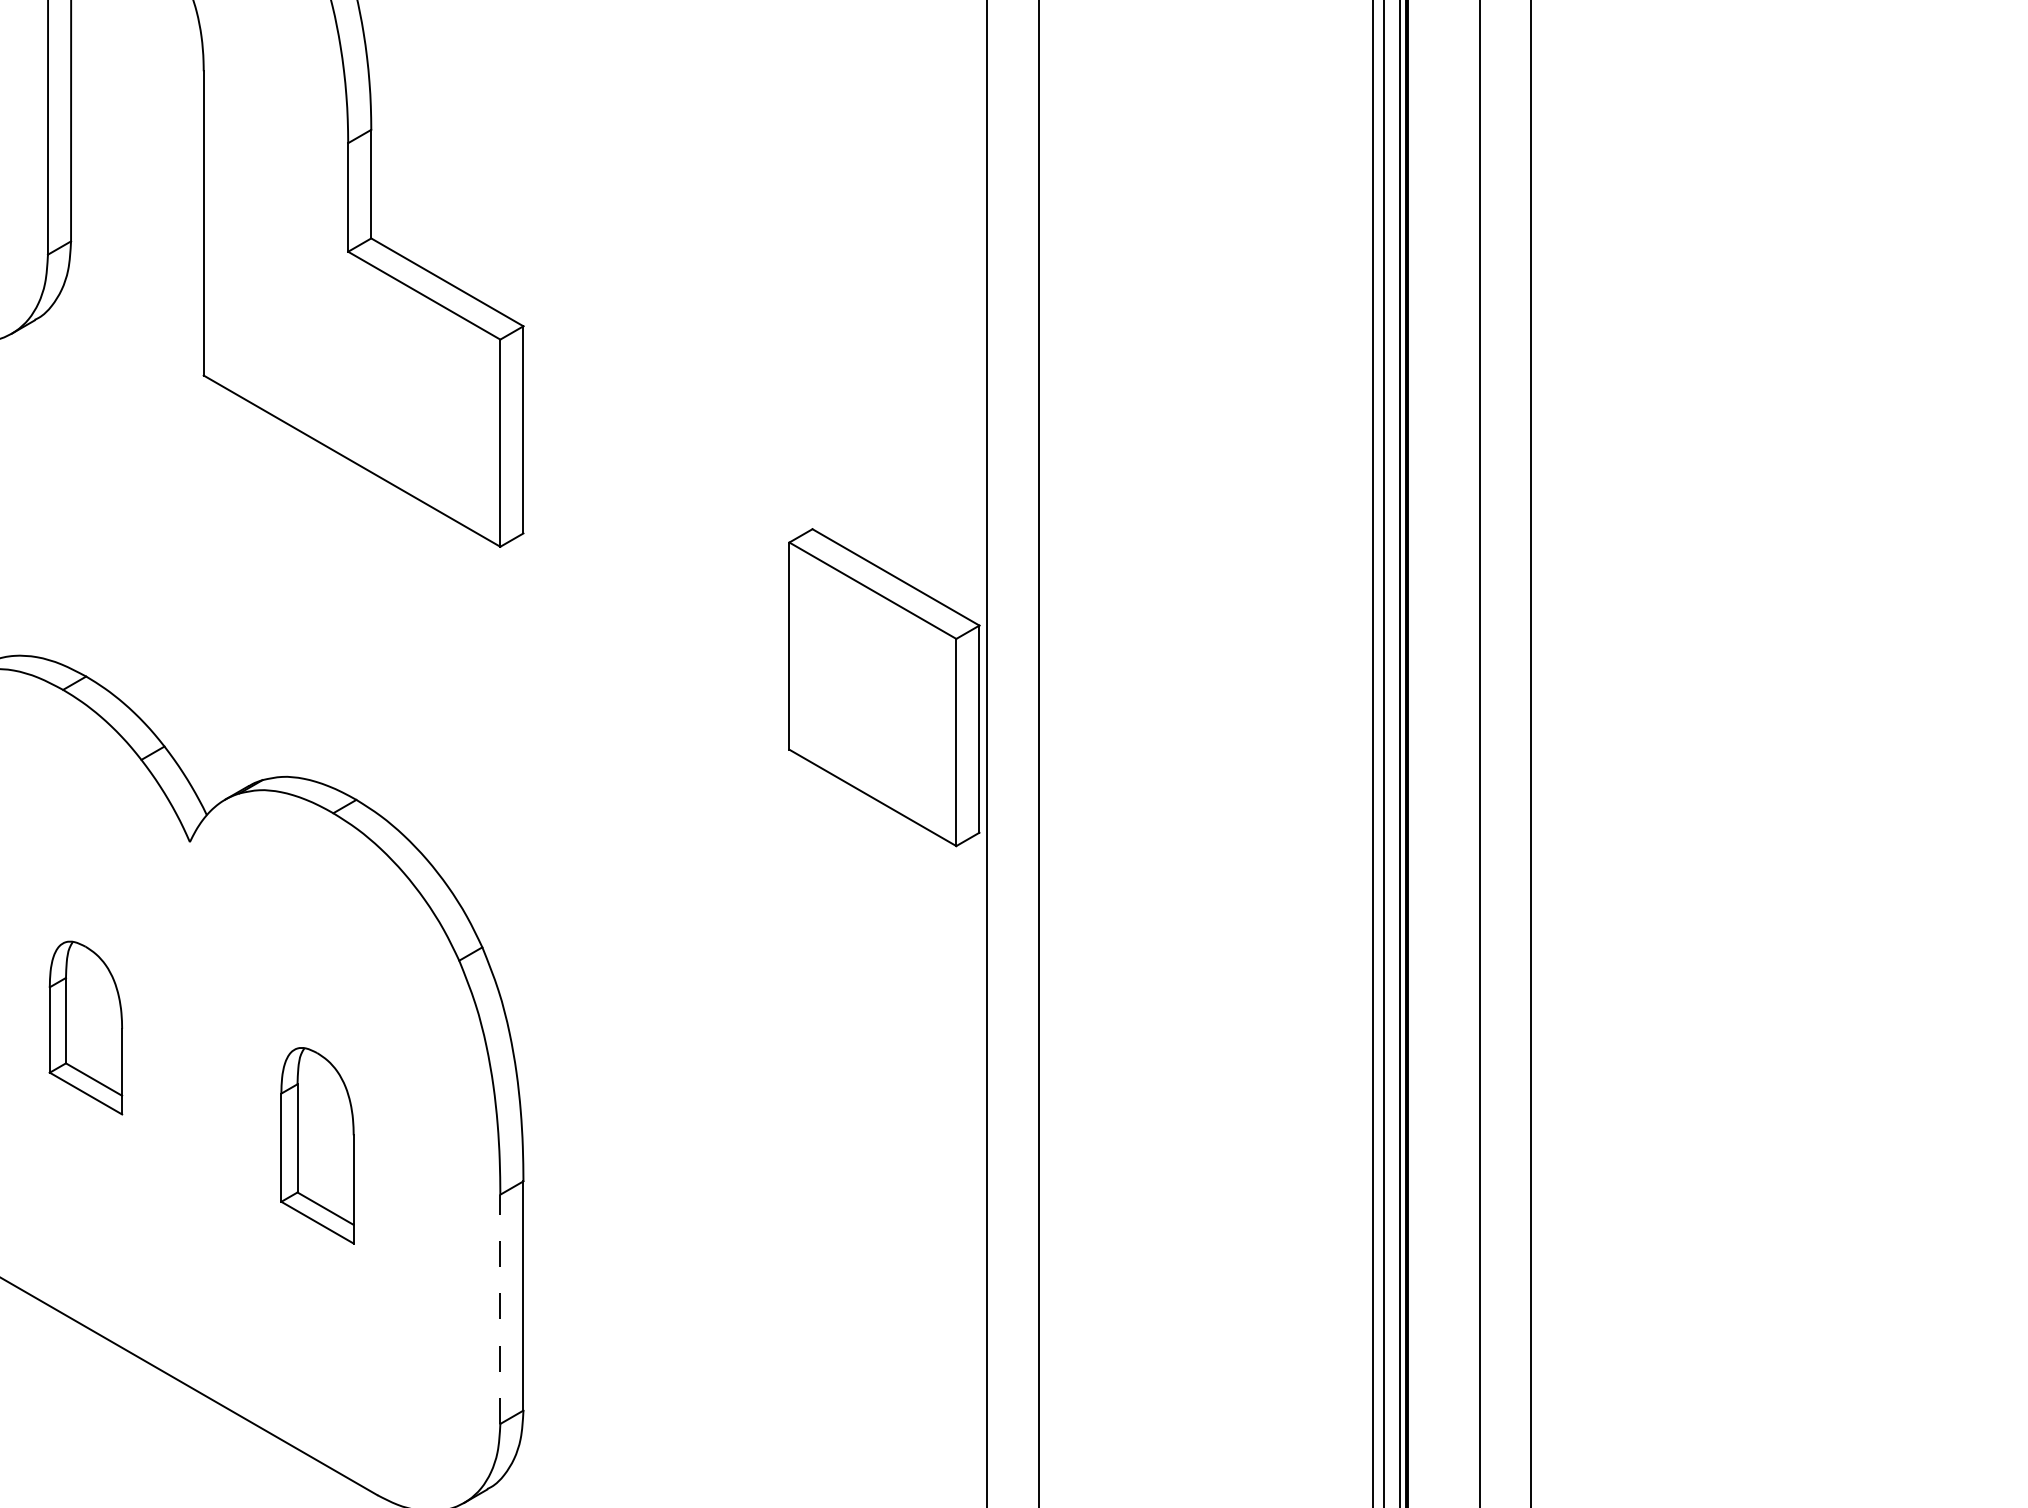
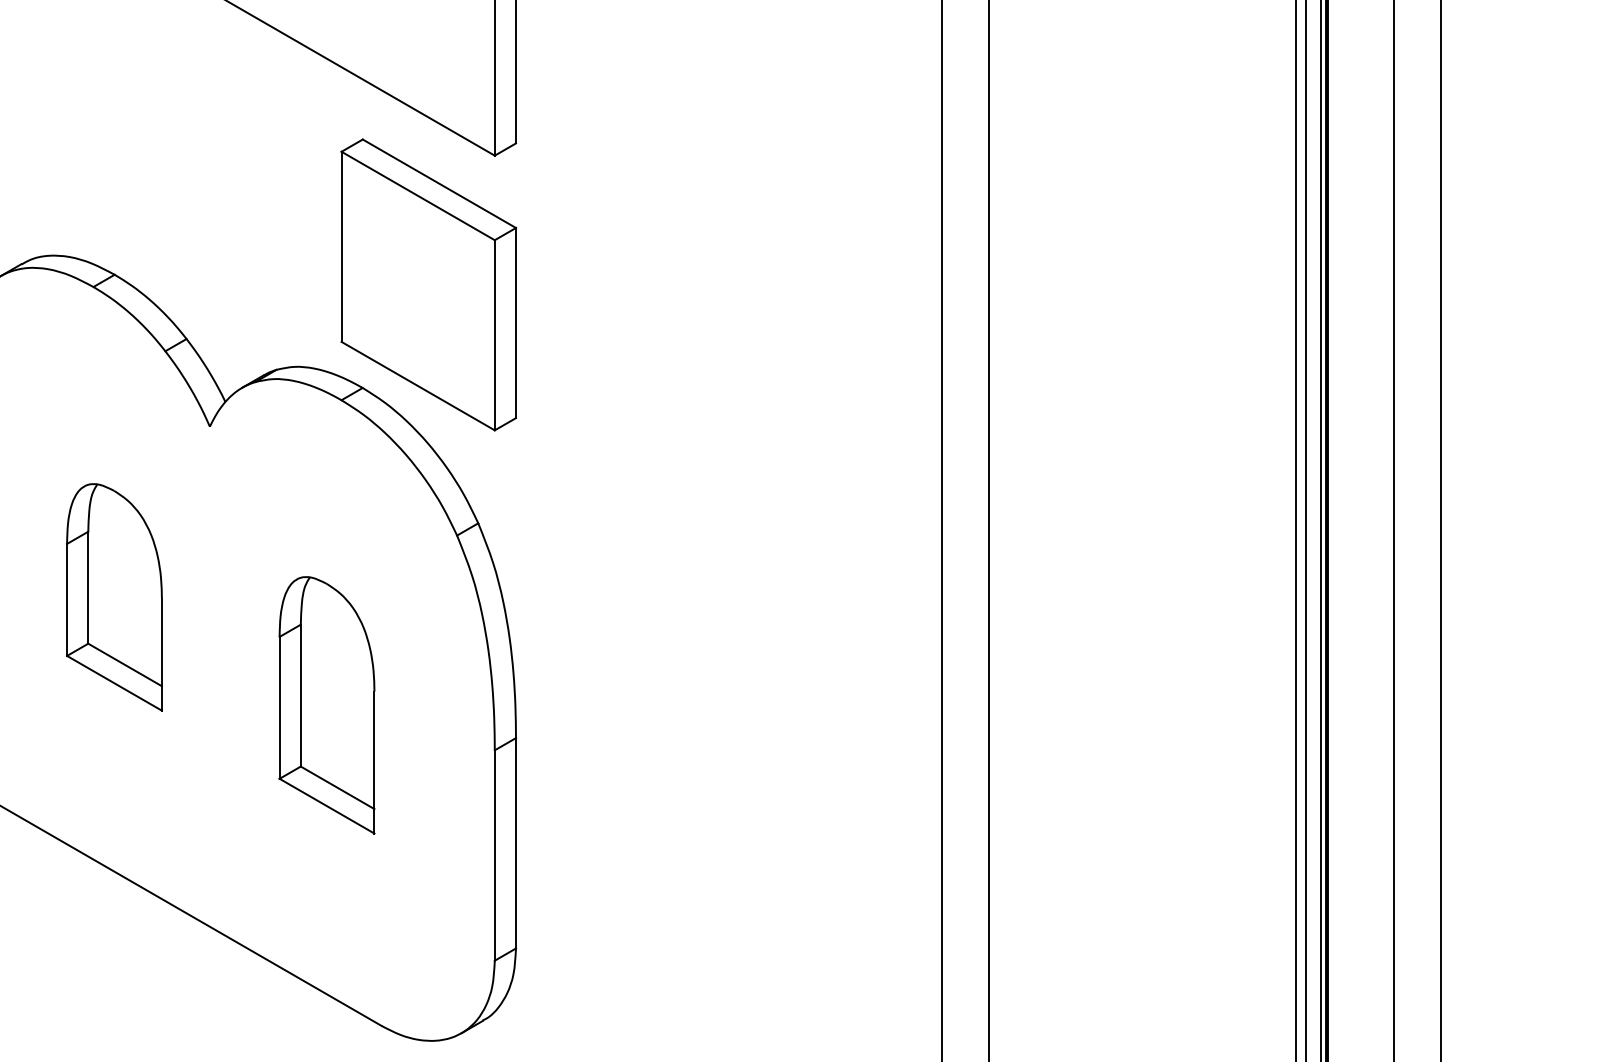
part: (884, 687) -> (428, 284), moved
part: (85, 1027) -> (114, 596), size x1.43
part: (317, 1145) -> (326, 705), size x1.43
line: (500, 1309) -> (494, 855), dashed -> solid

